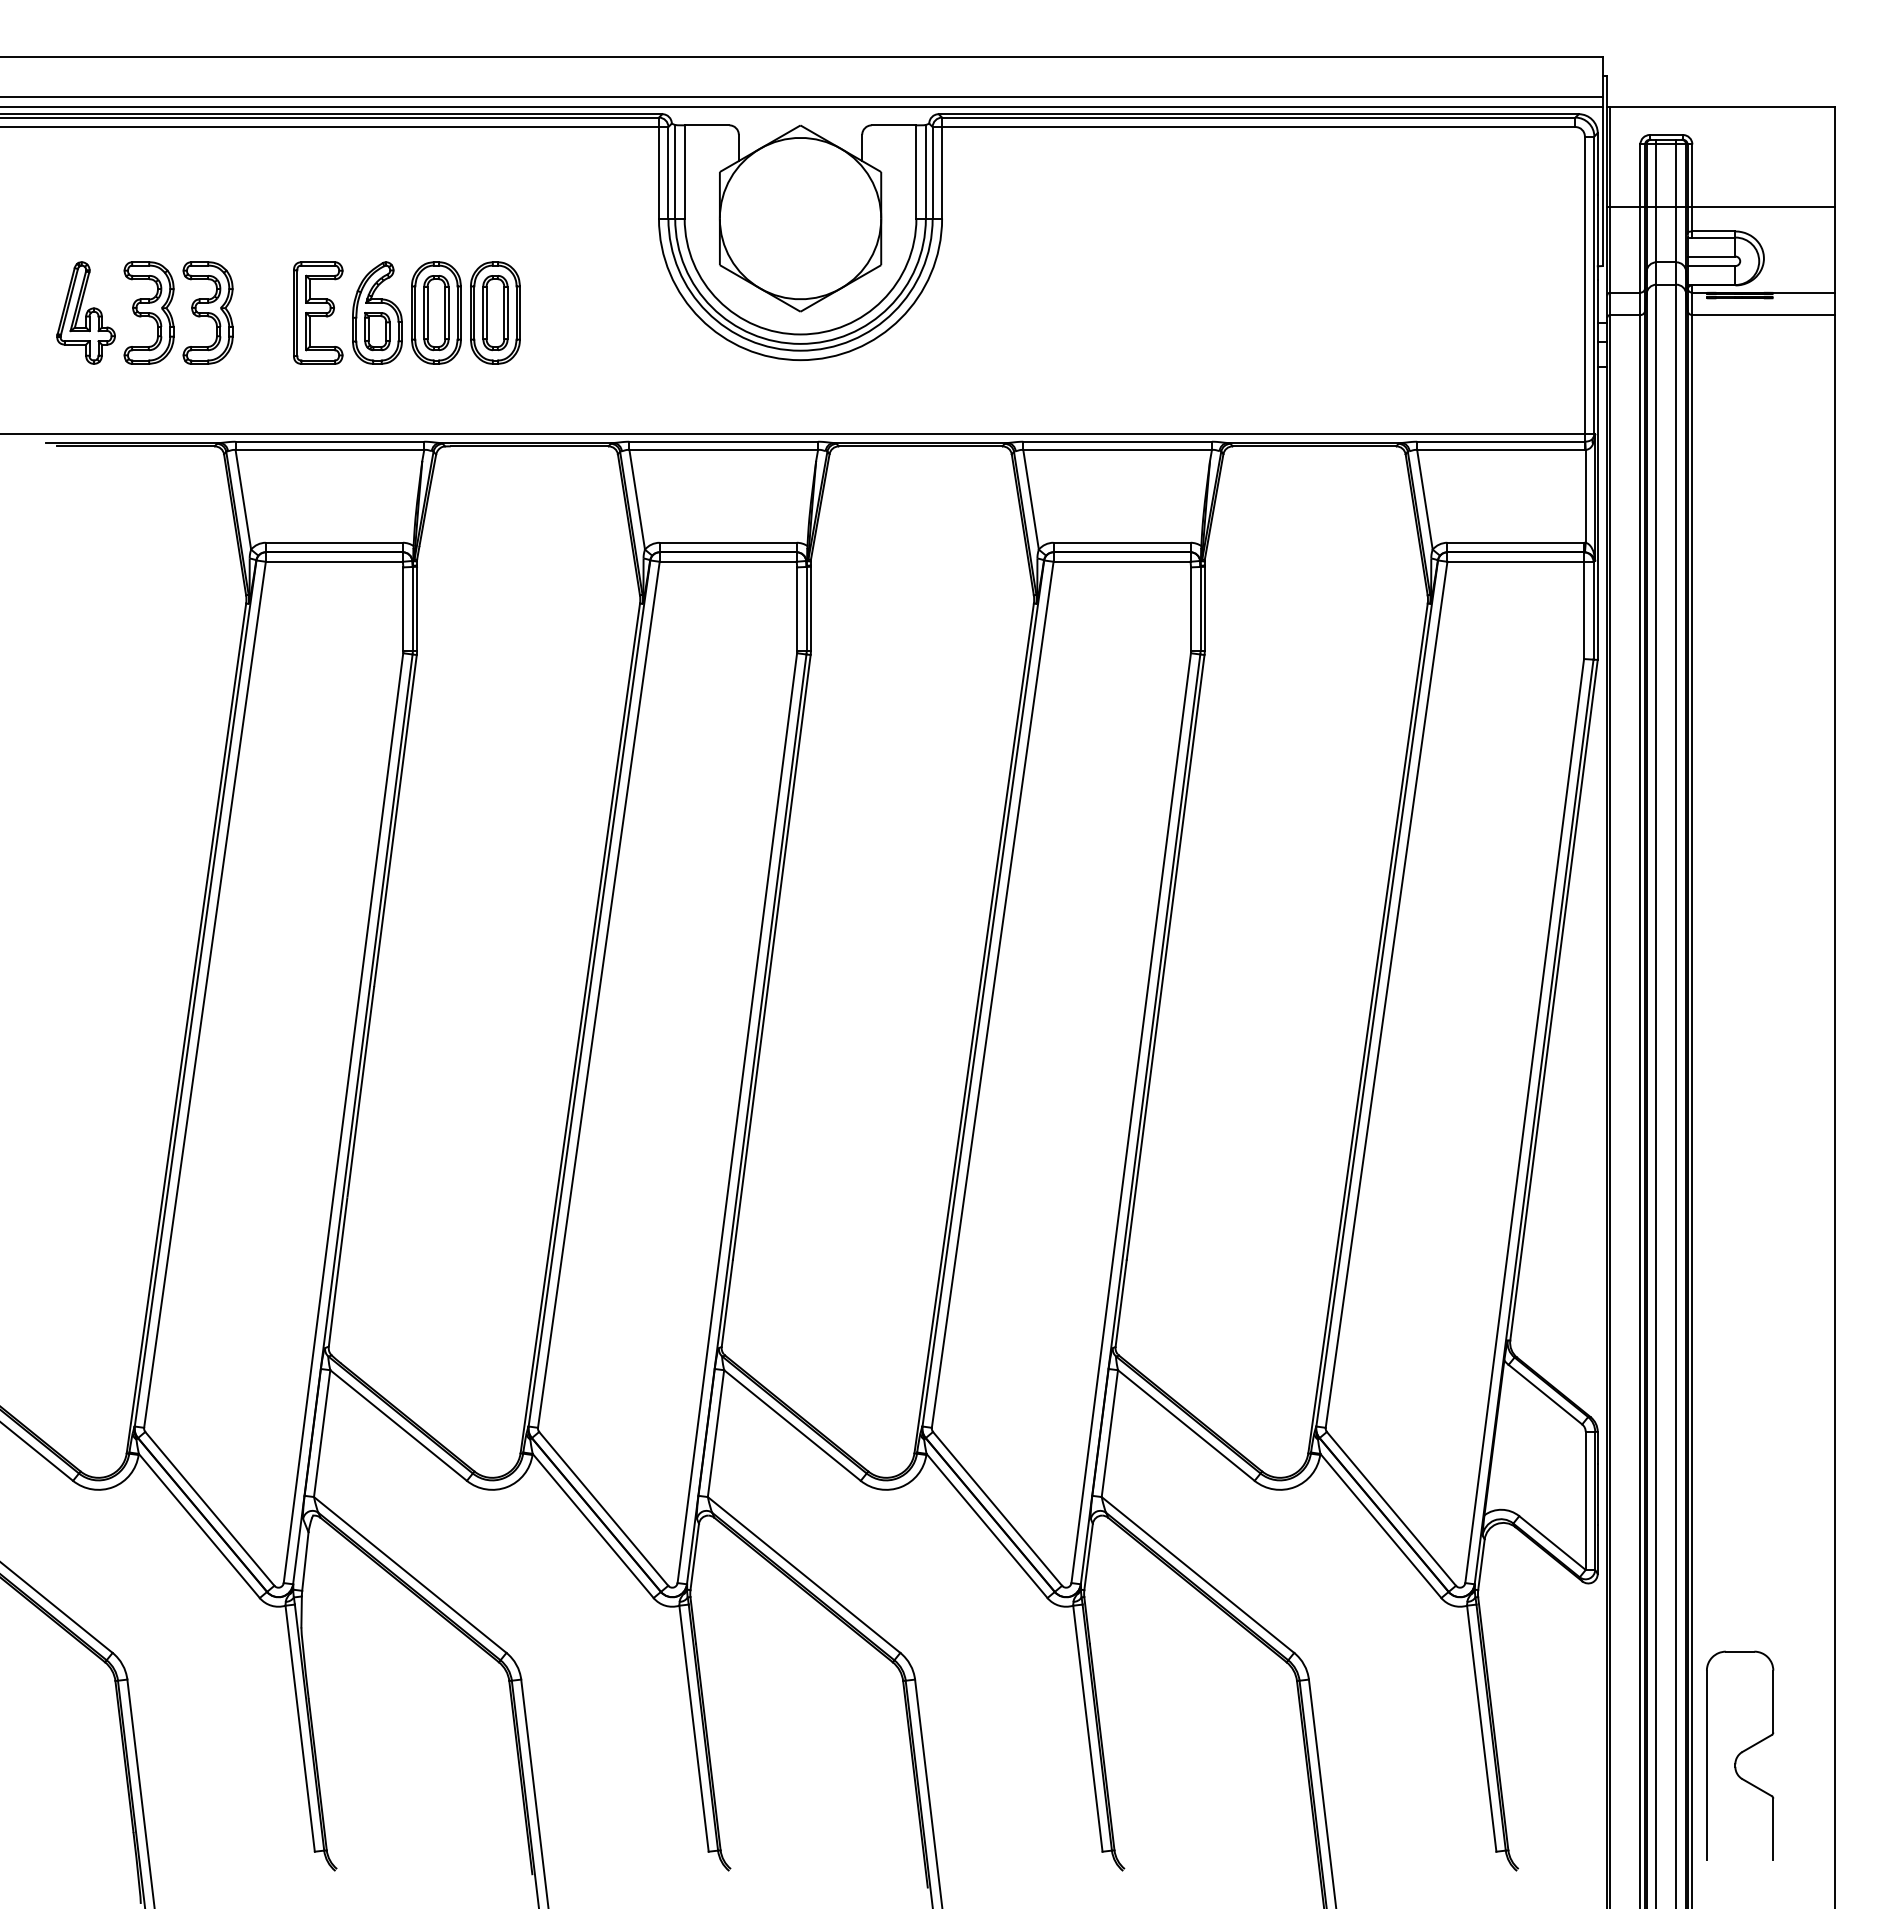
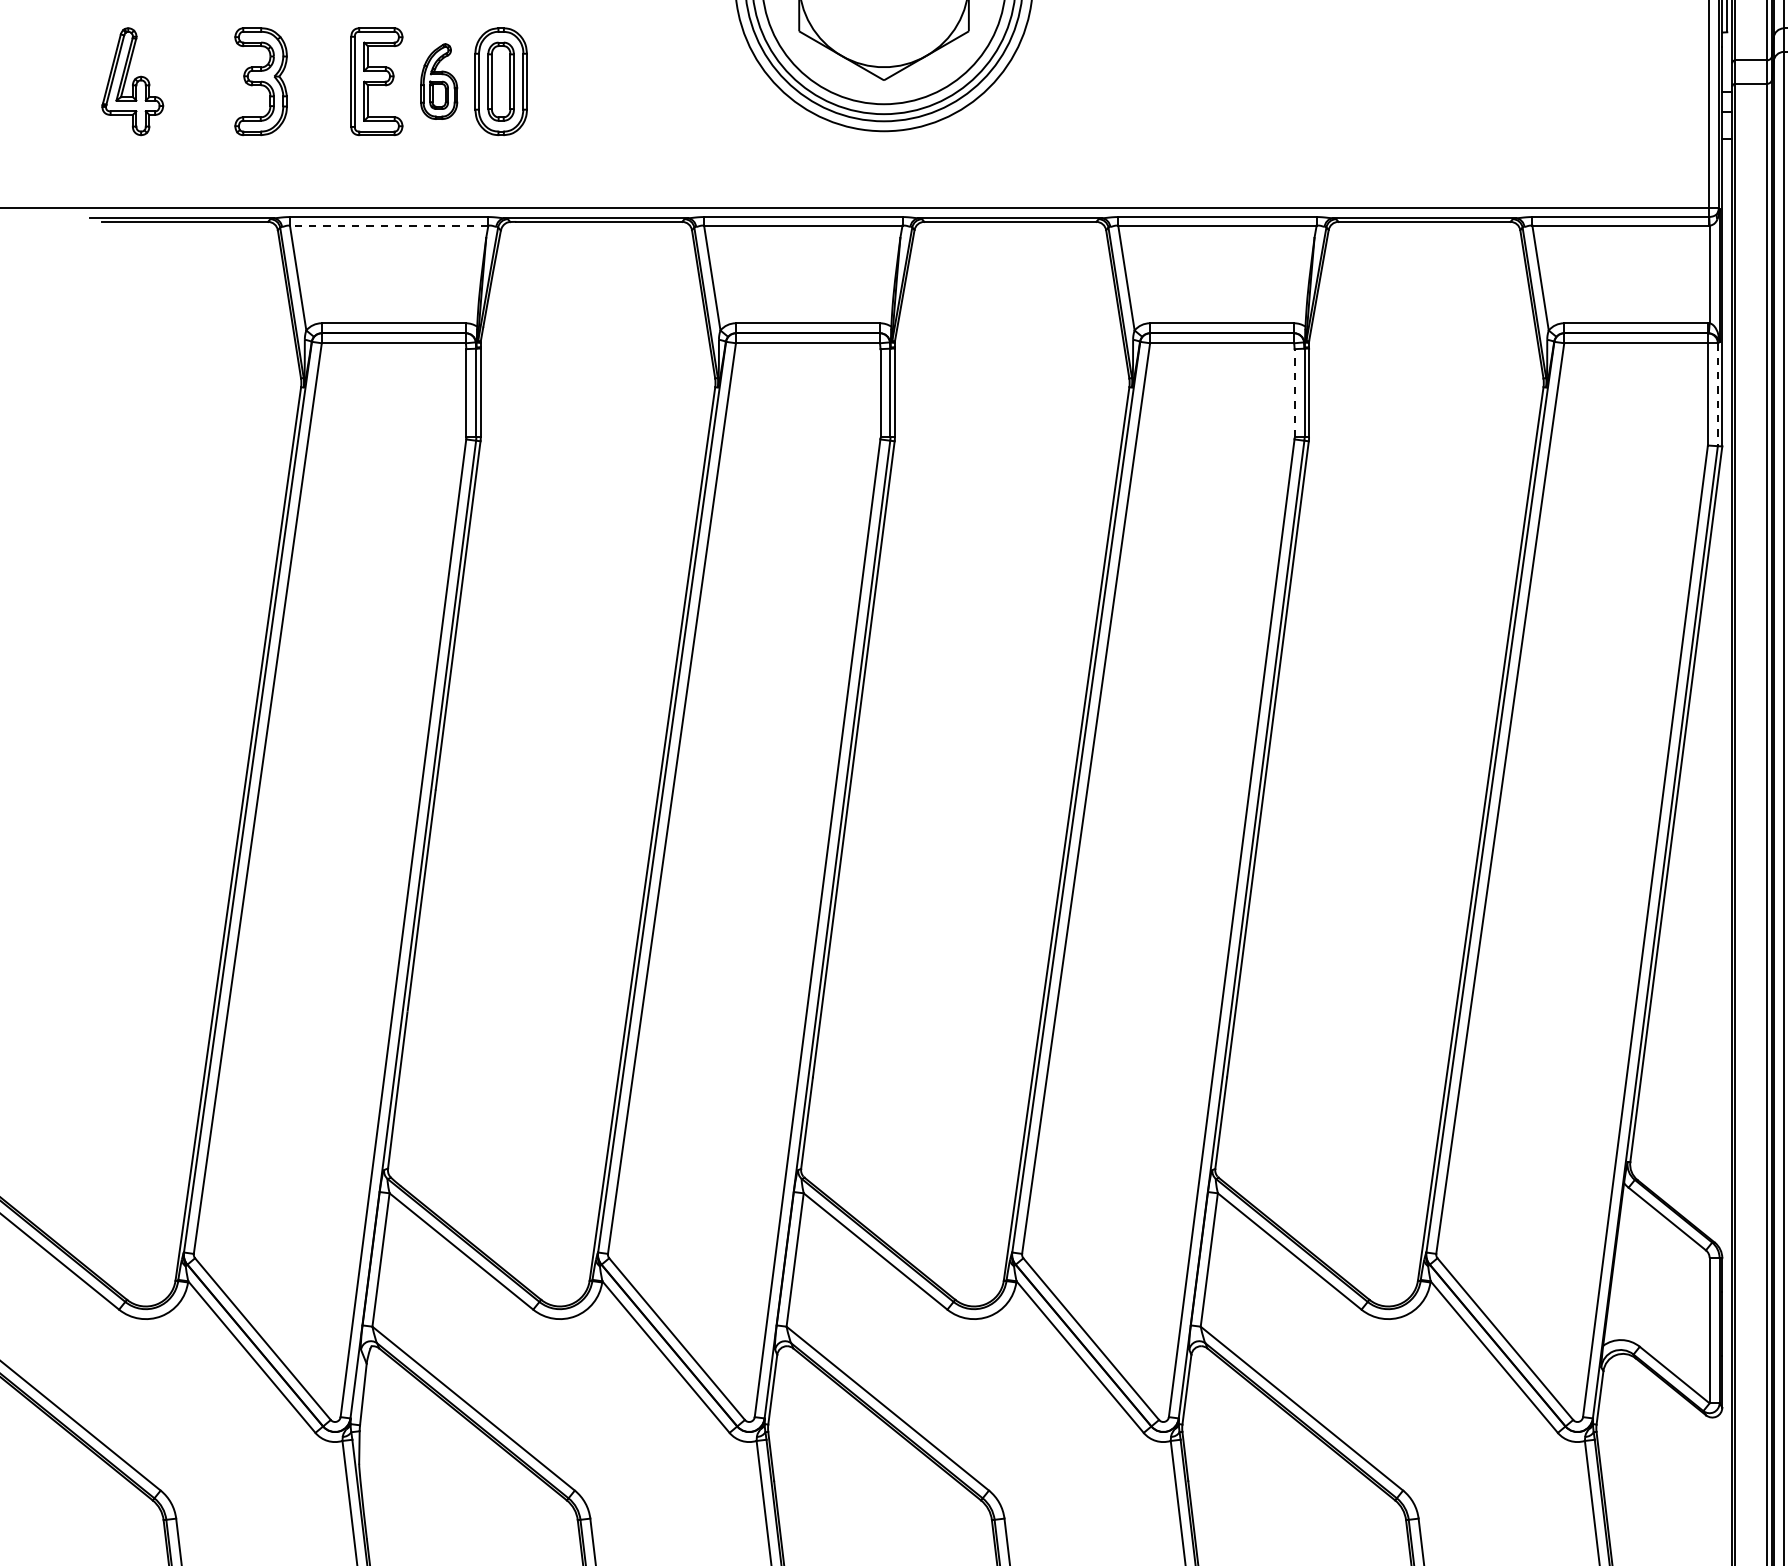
part: (148, 312) -> (198, 81), removed
part: (377, 312) -> (439, 81), size x0.7
part: (495, 312) -> (563, 81), removed
line: (329, 449) -> (388, 225), solid -> dashed
line: (1191, 608) -> (1295, 392), solid -> dashed
line: (1593, 610) -> (1717, 394), solid -> dashed

